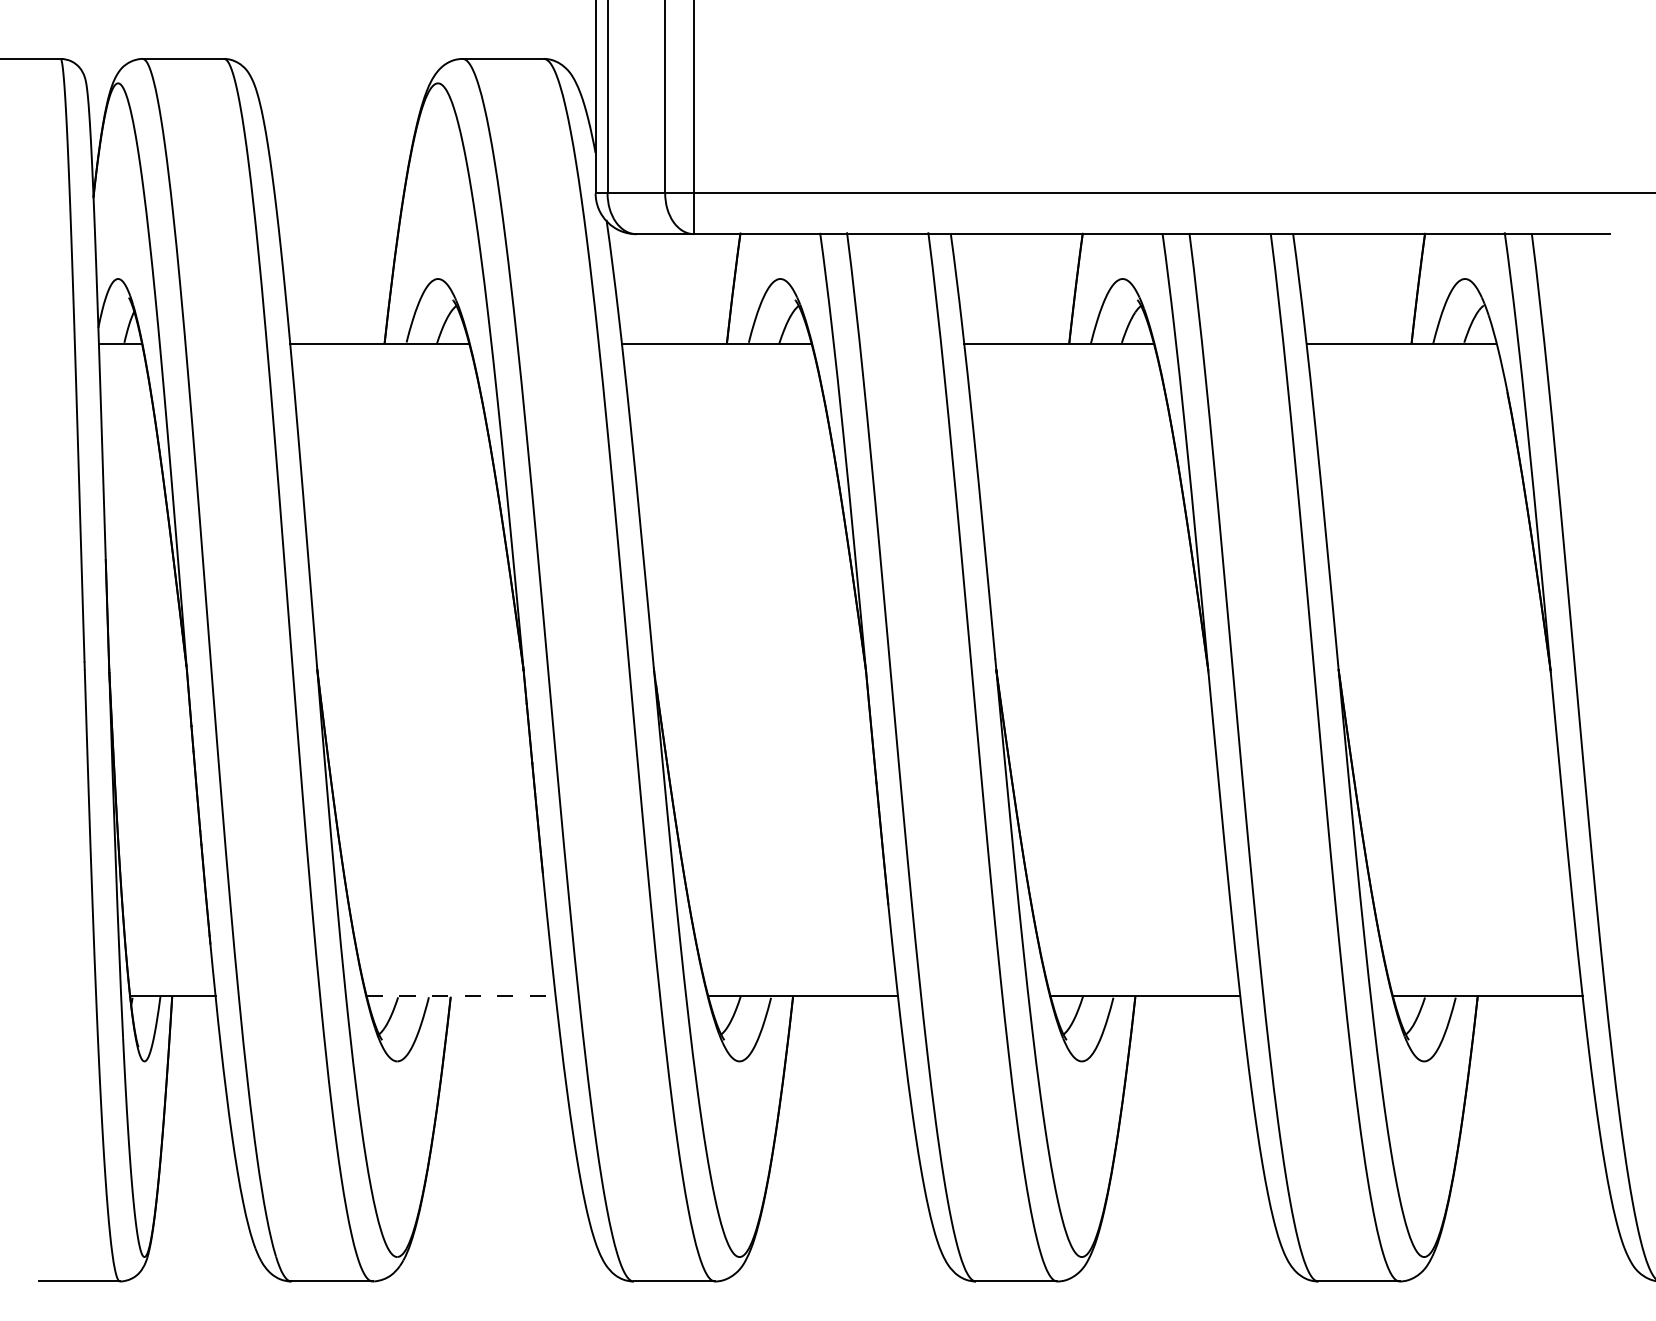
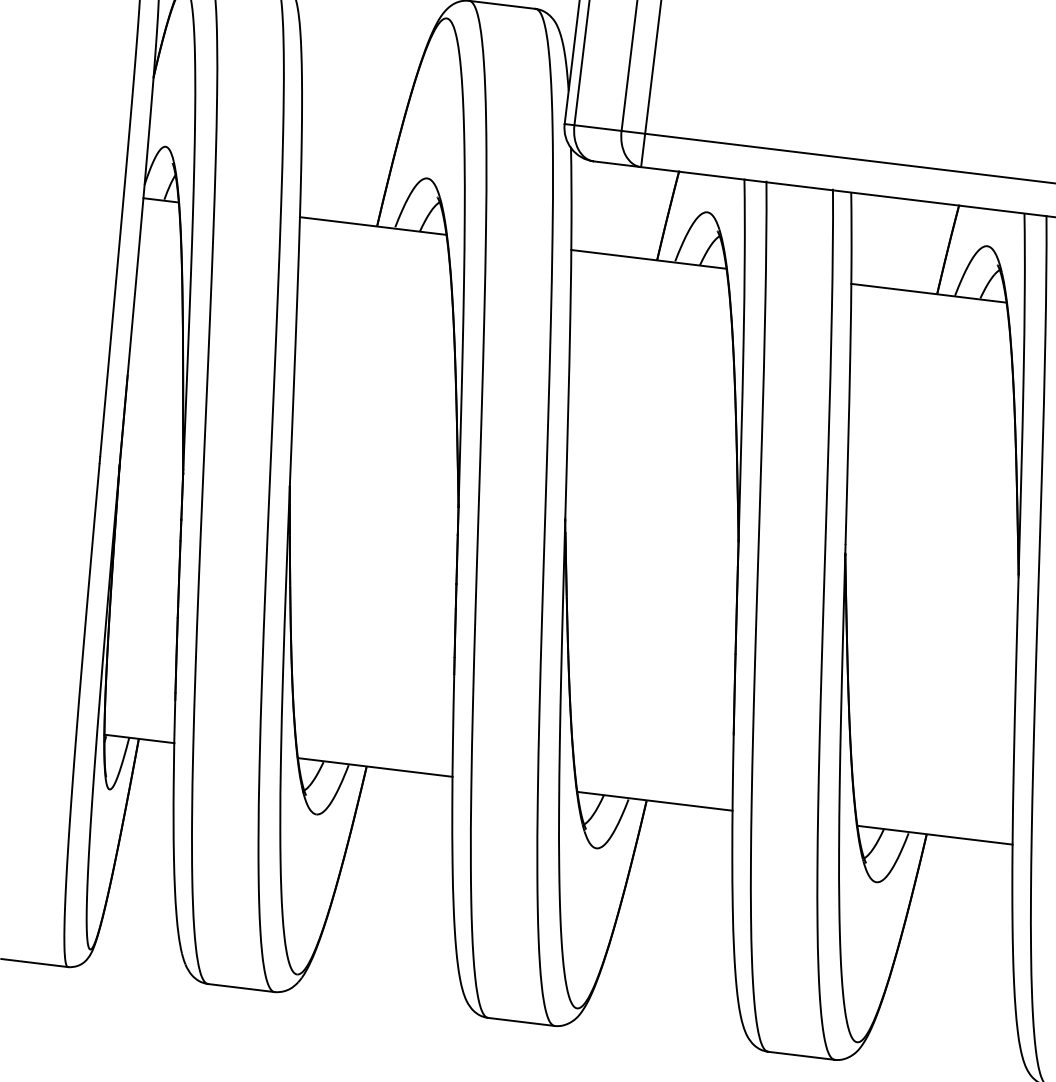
line: (461, 996) -> (375, 767), dashed -> solid

